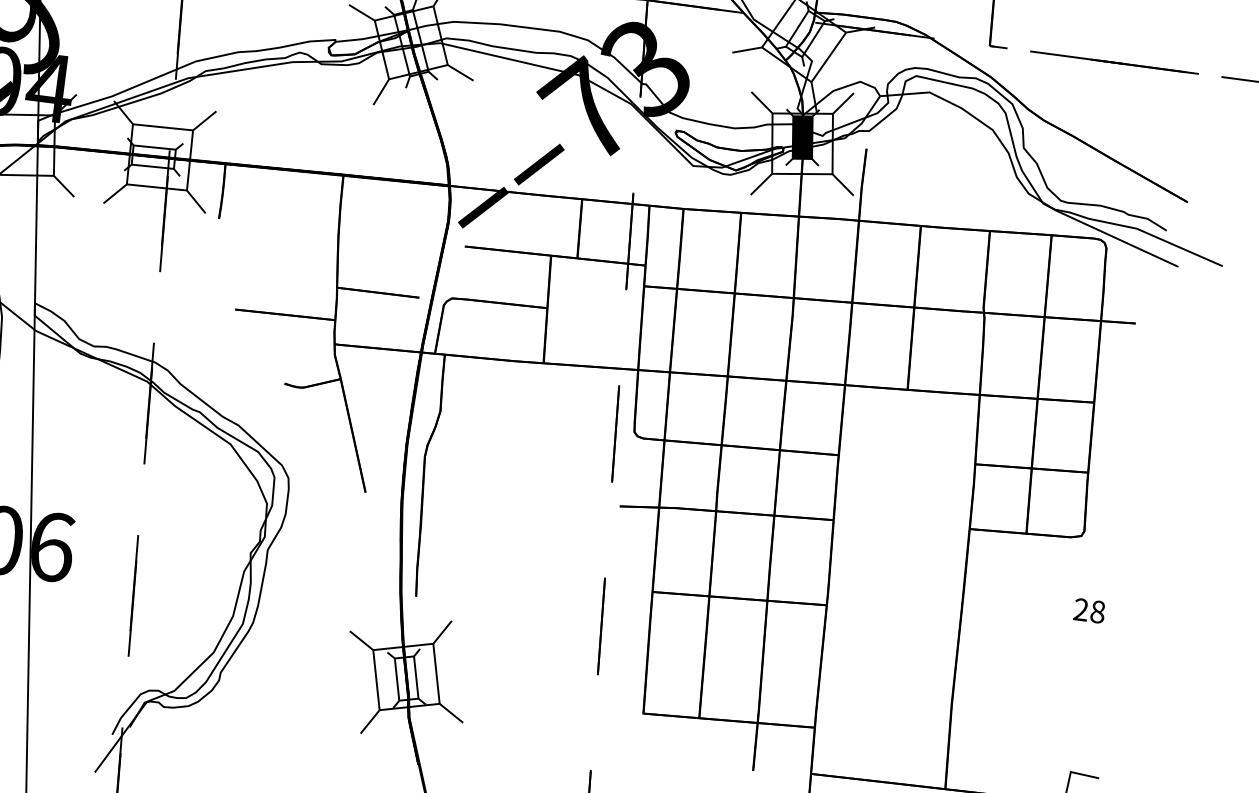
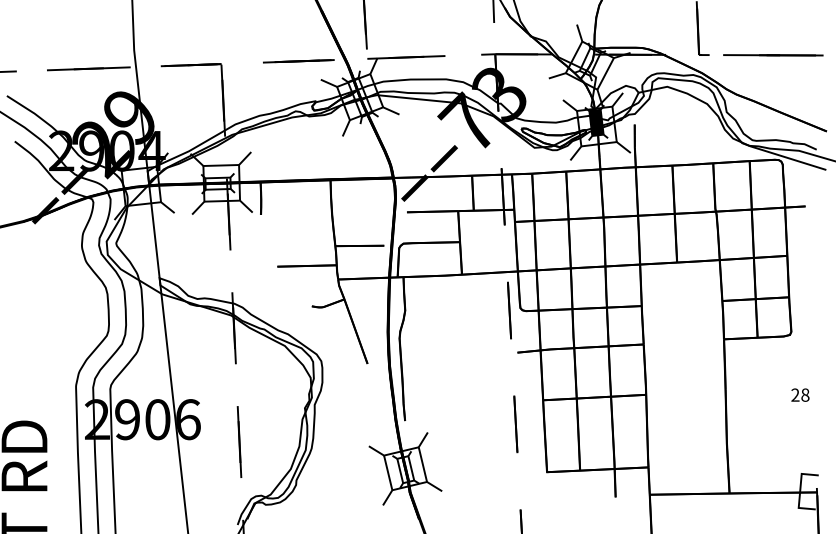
text: (1089, 609) -> (800, 394), moved

